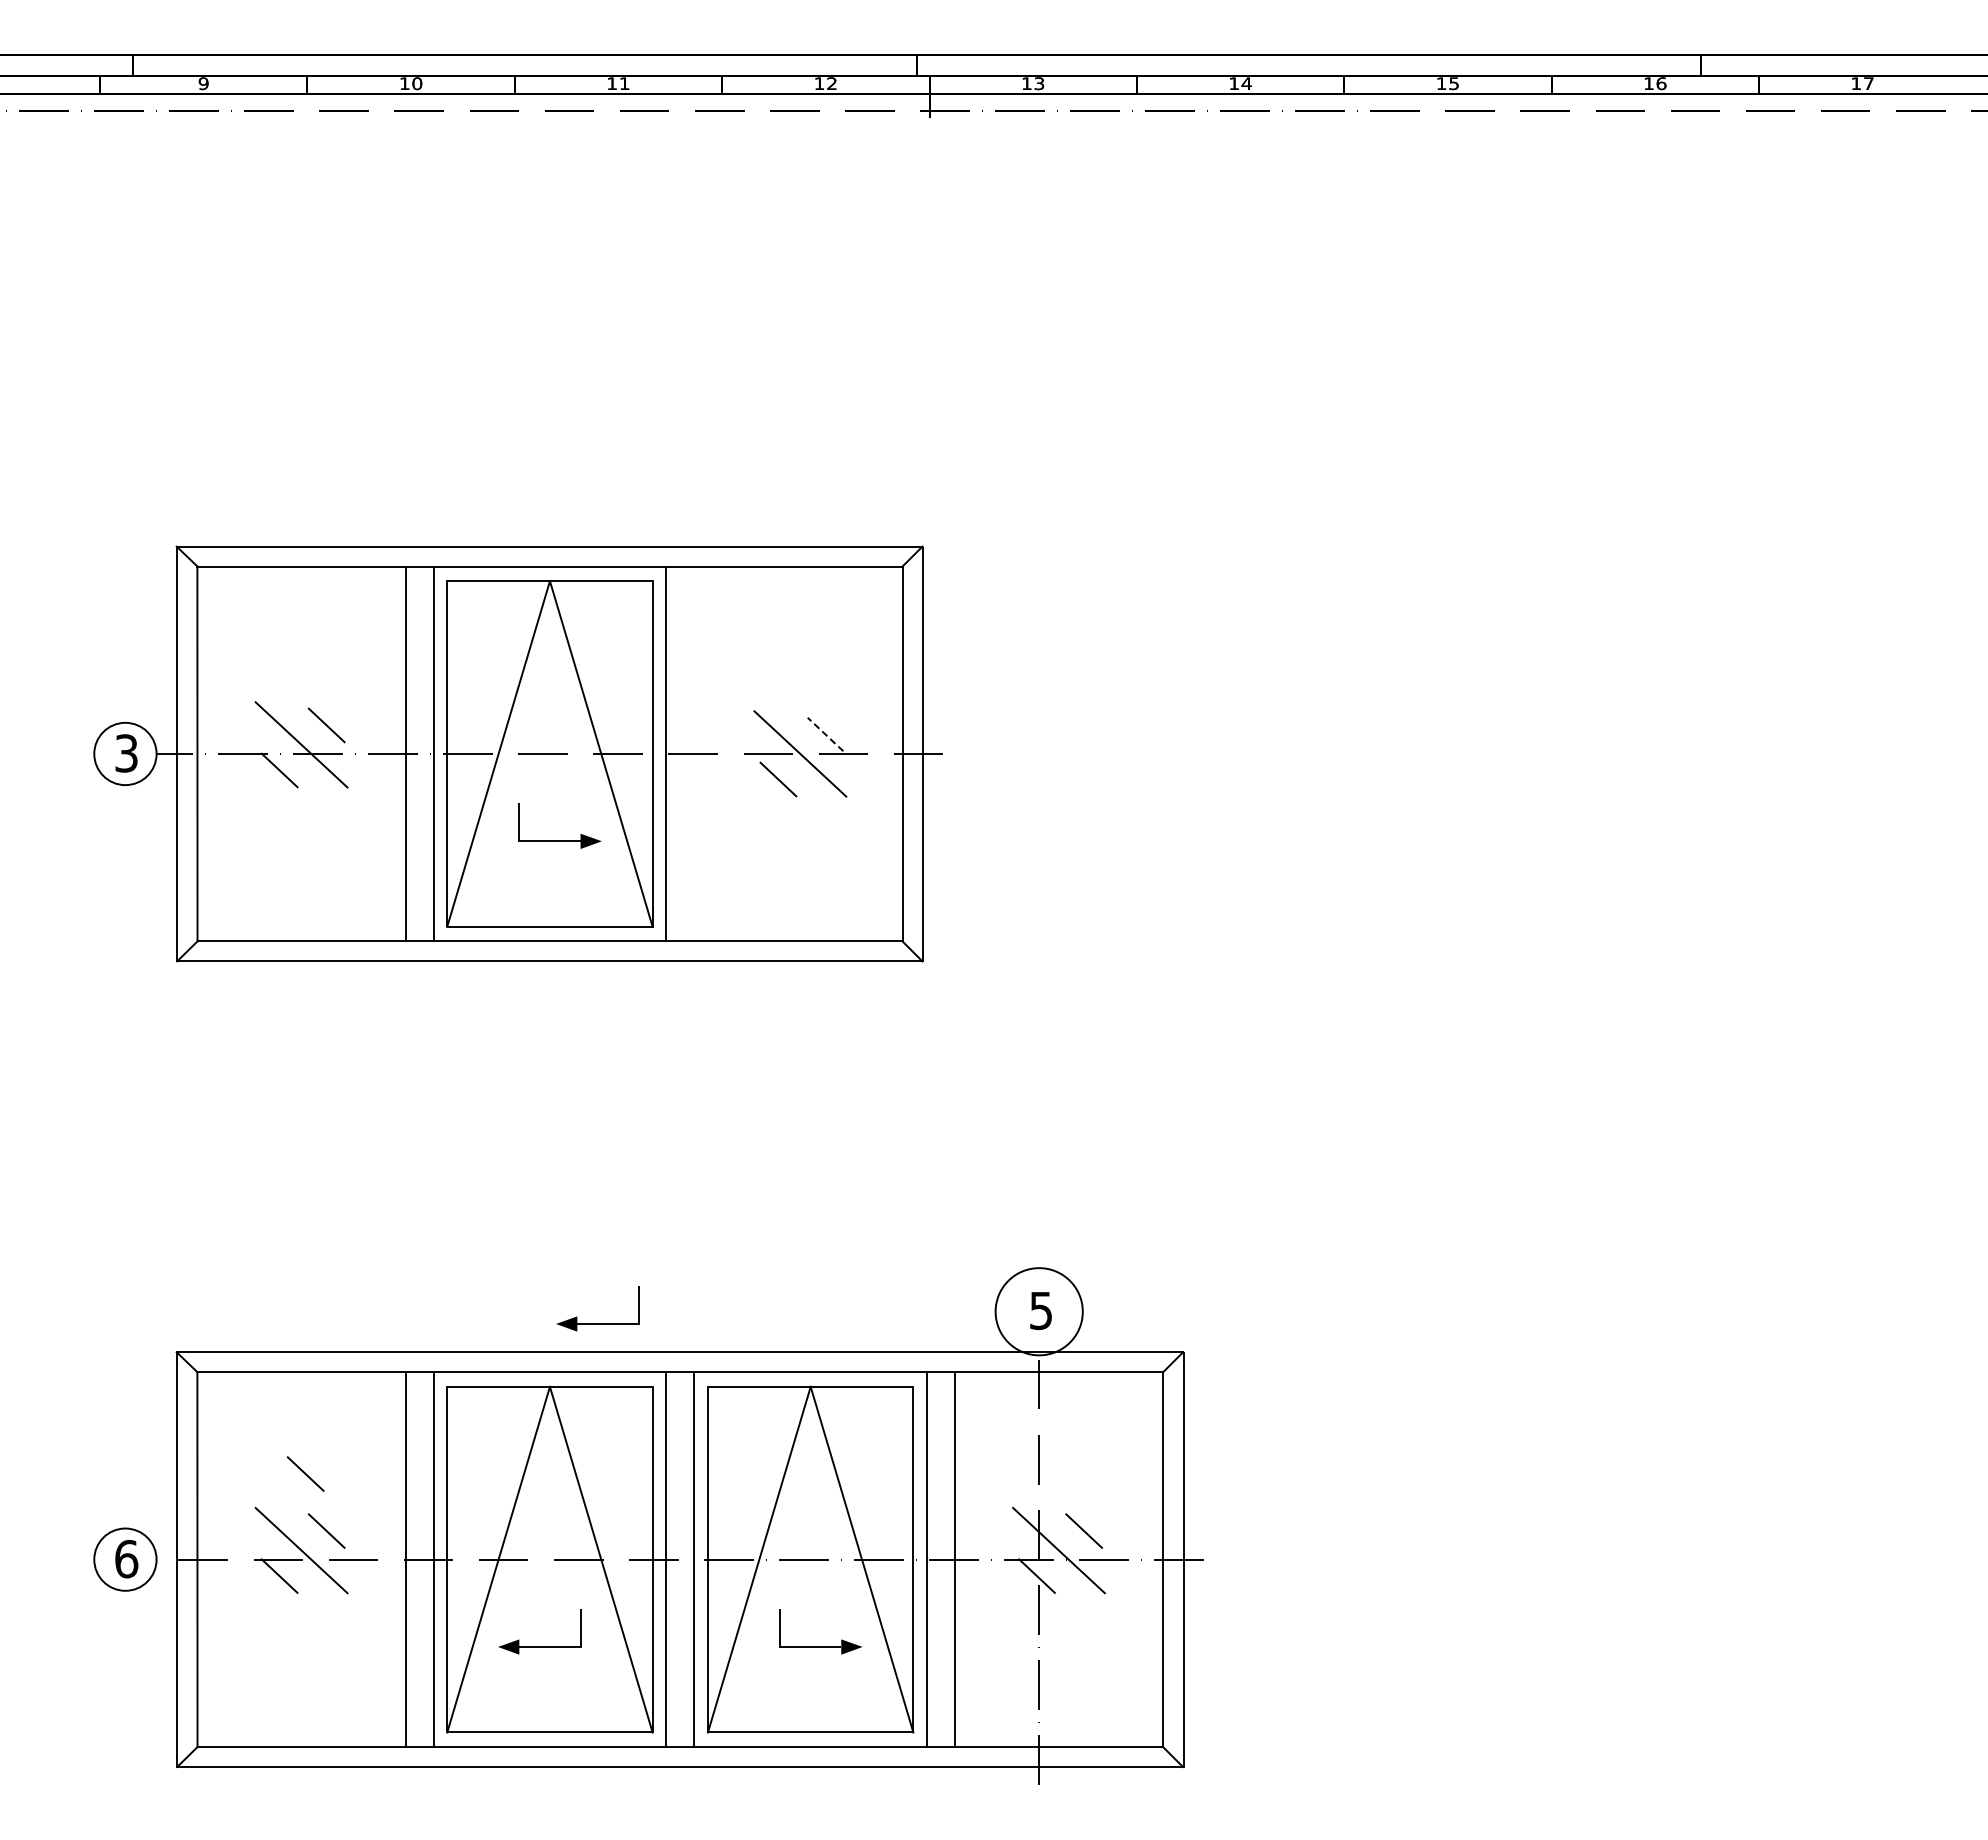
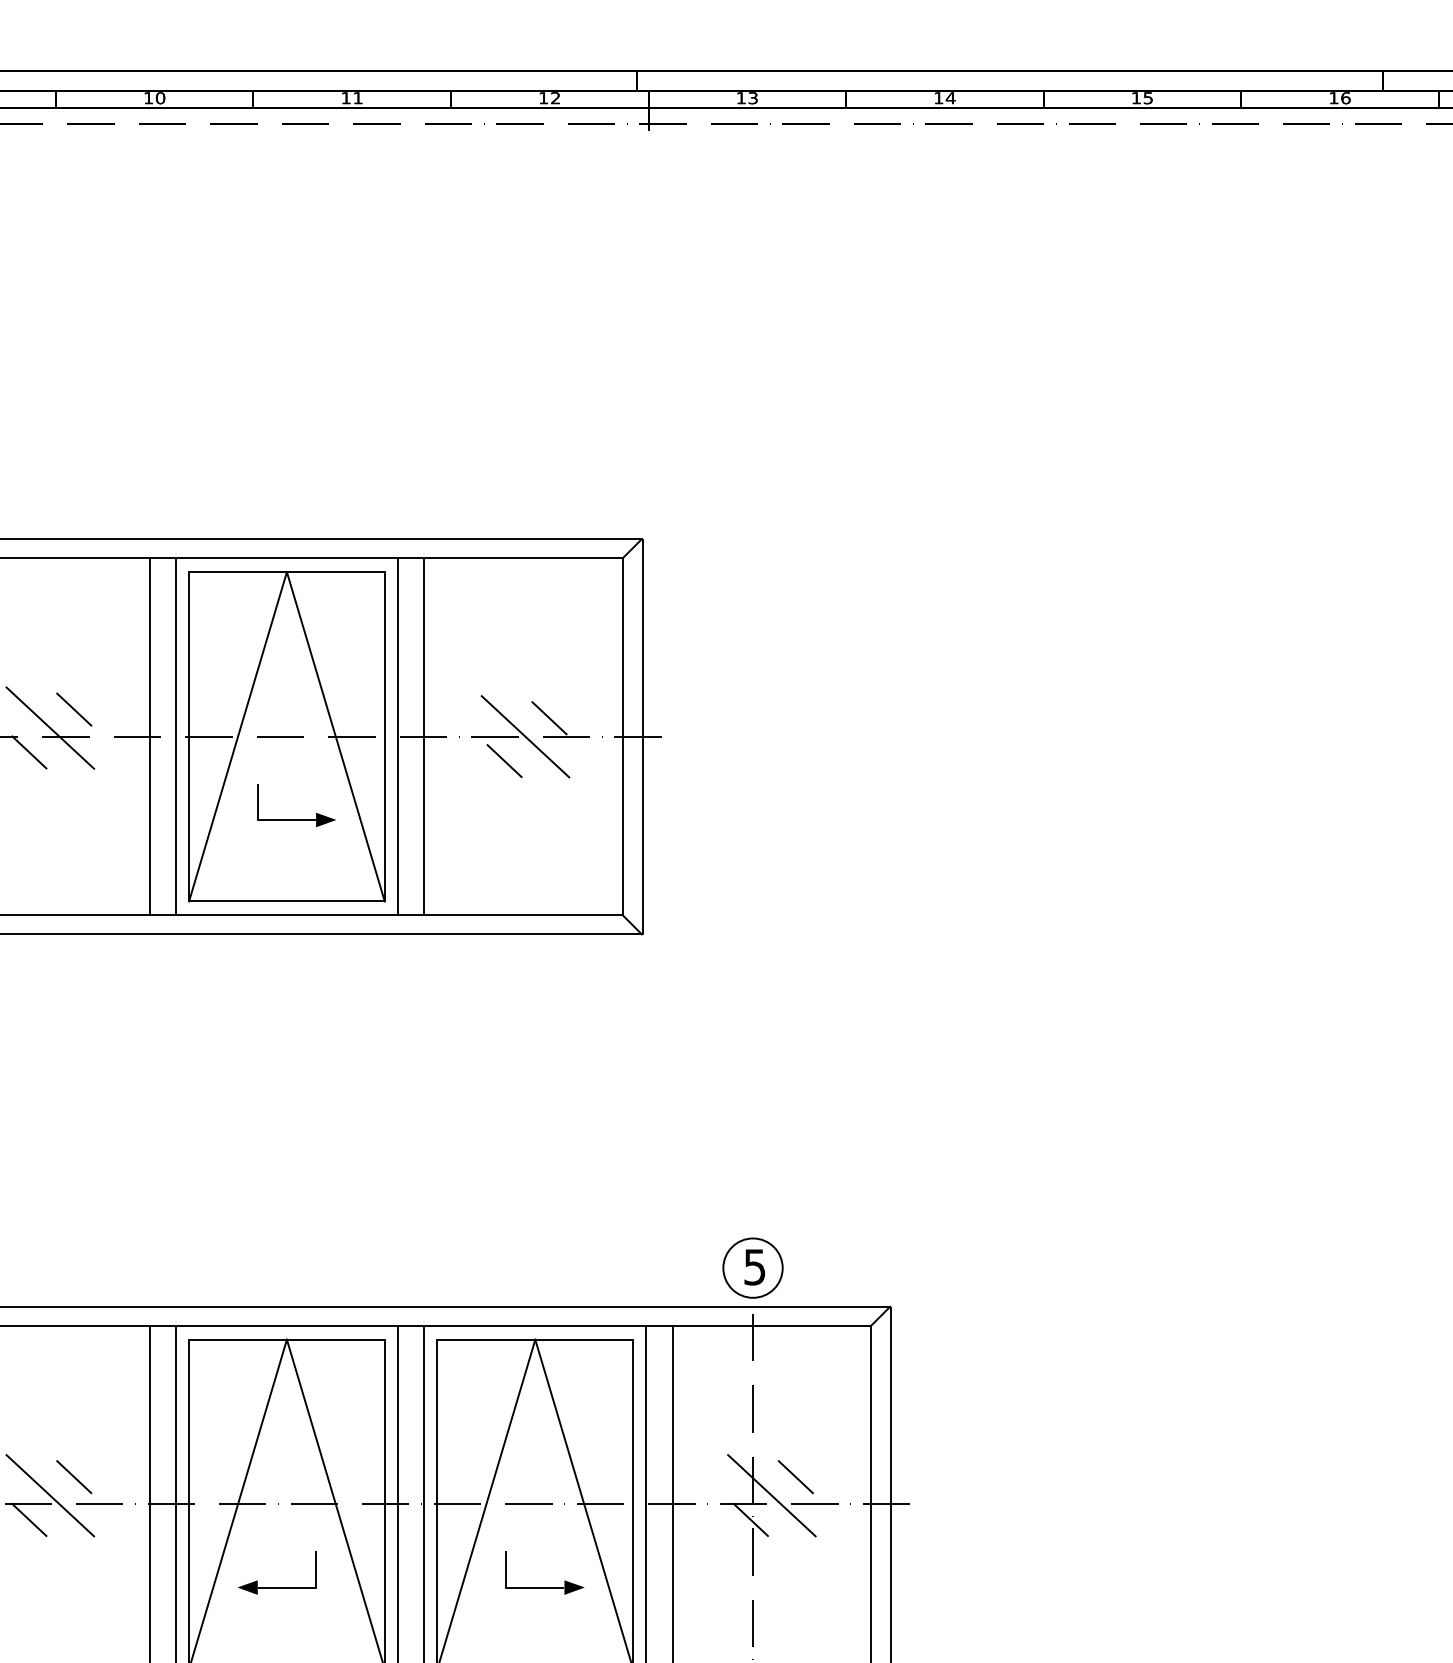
line: (825, 734) -> (549, 718), dashed -> solid
line: (694, 753) -> (424, 736), added
circle: (1039, 1311) -> (753, 1267), size x0.71
part: (597, 1323) -> (332, 1279), removed
line: (305, 1473) -> (54, 1422), removed

